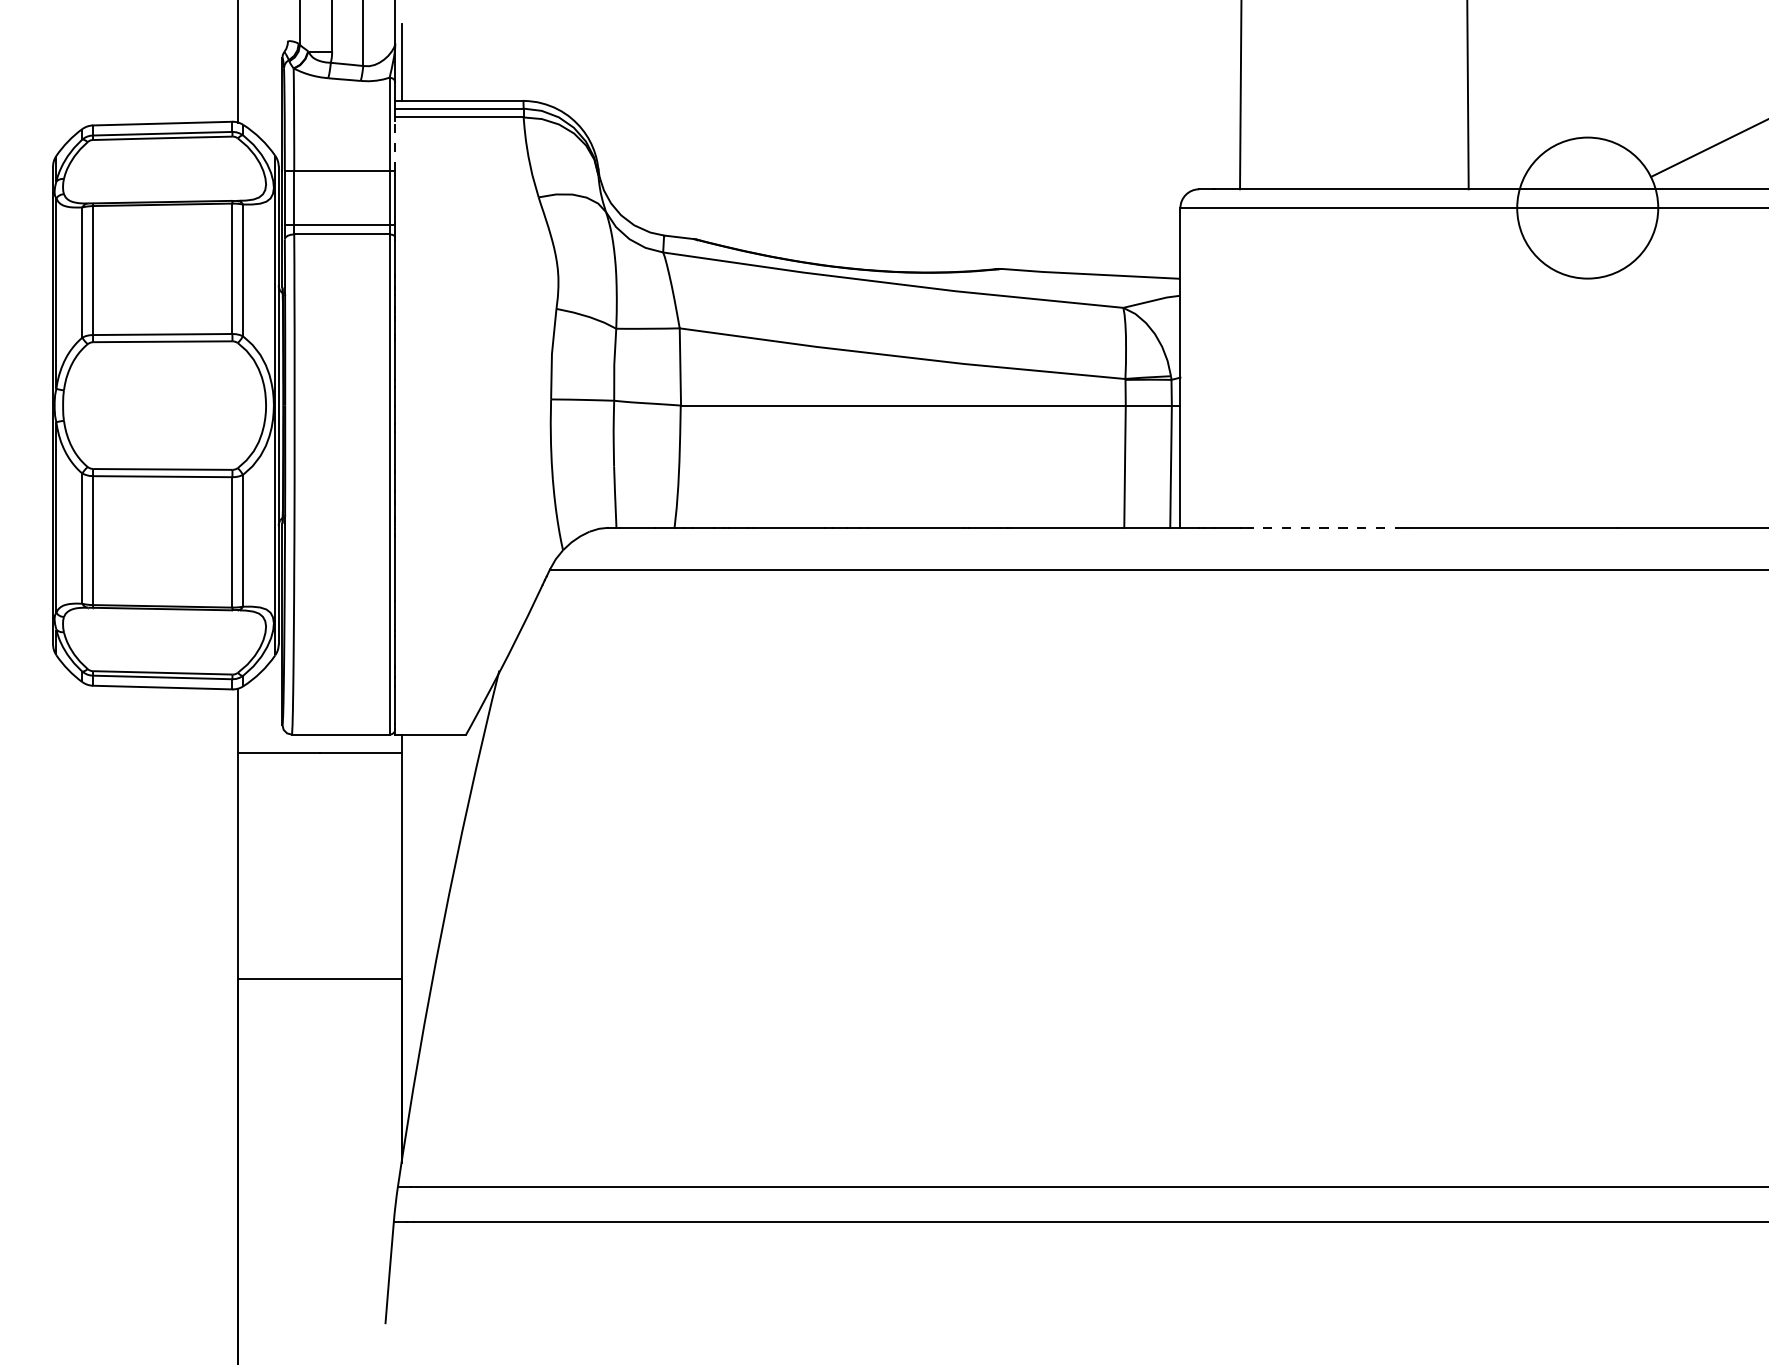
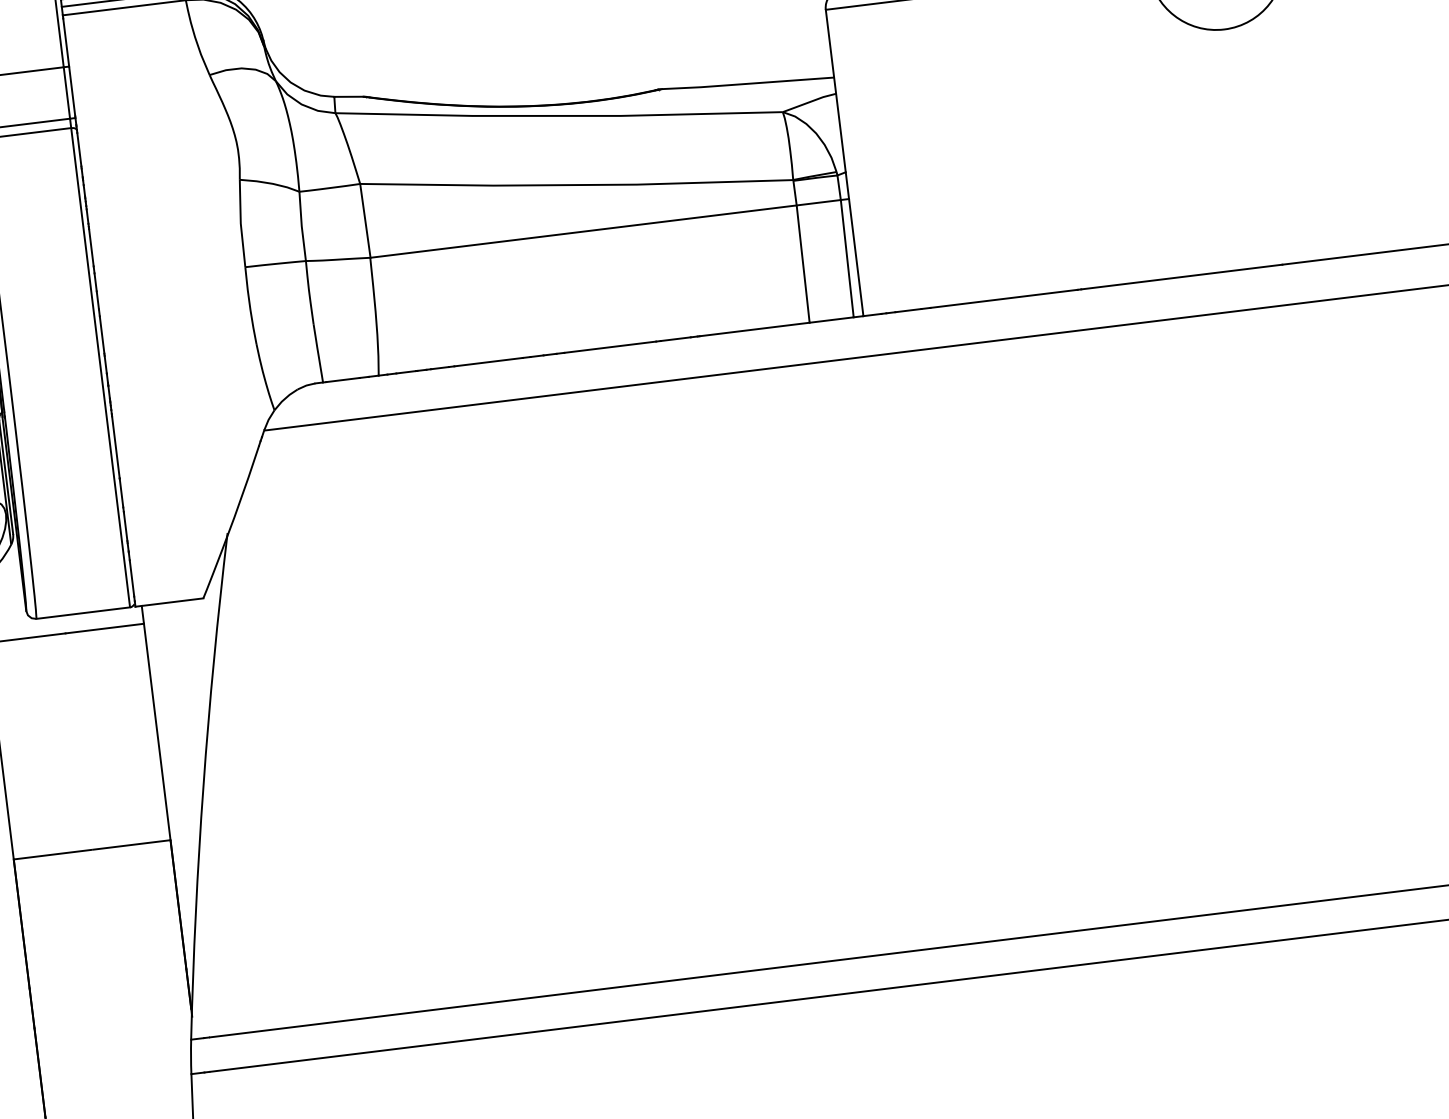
line: (395, 145) -> (66, 42), dashed -> solid
line: (1327, 527) -> (1004, 298), dashed -> solid

